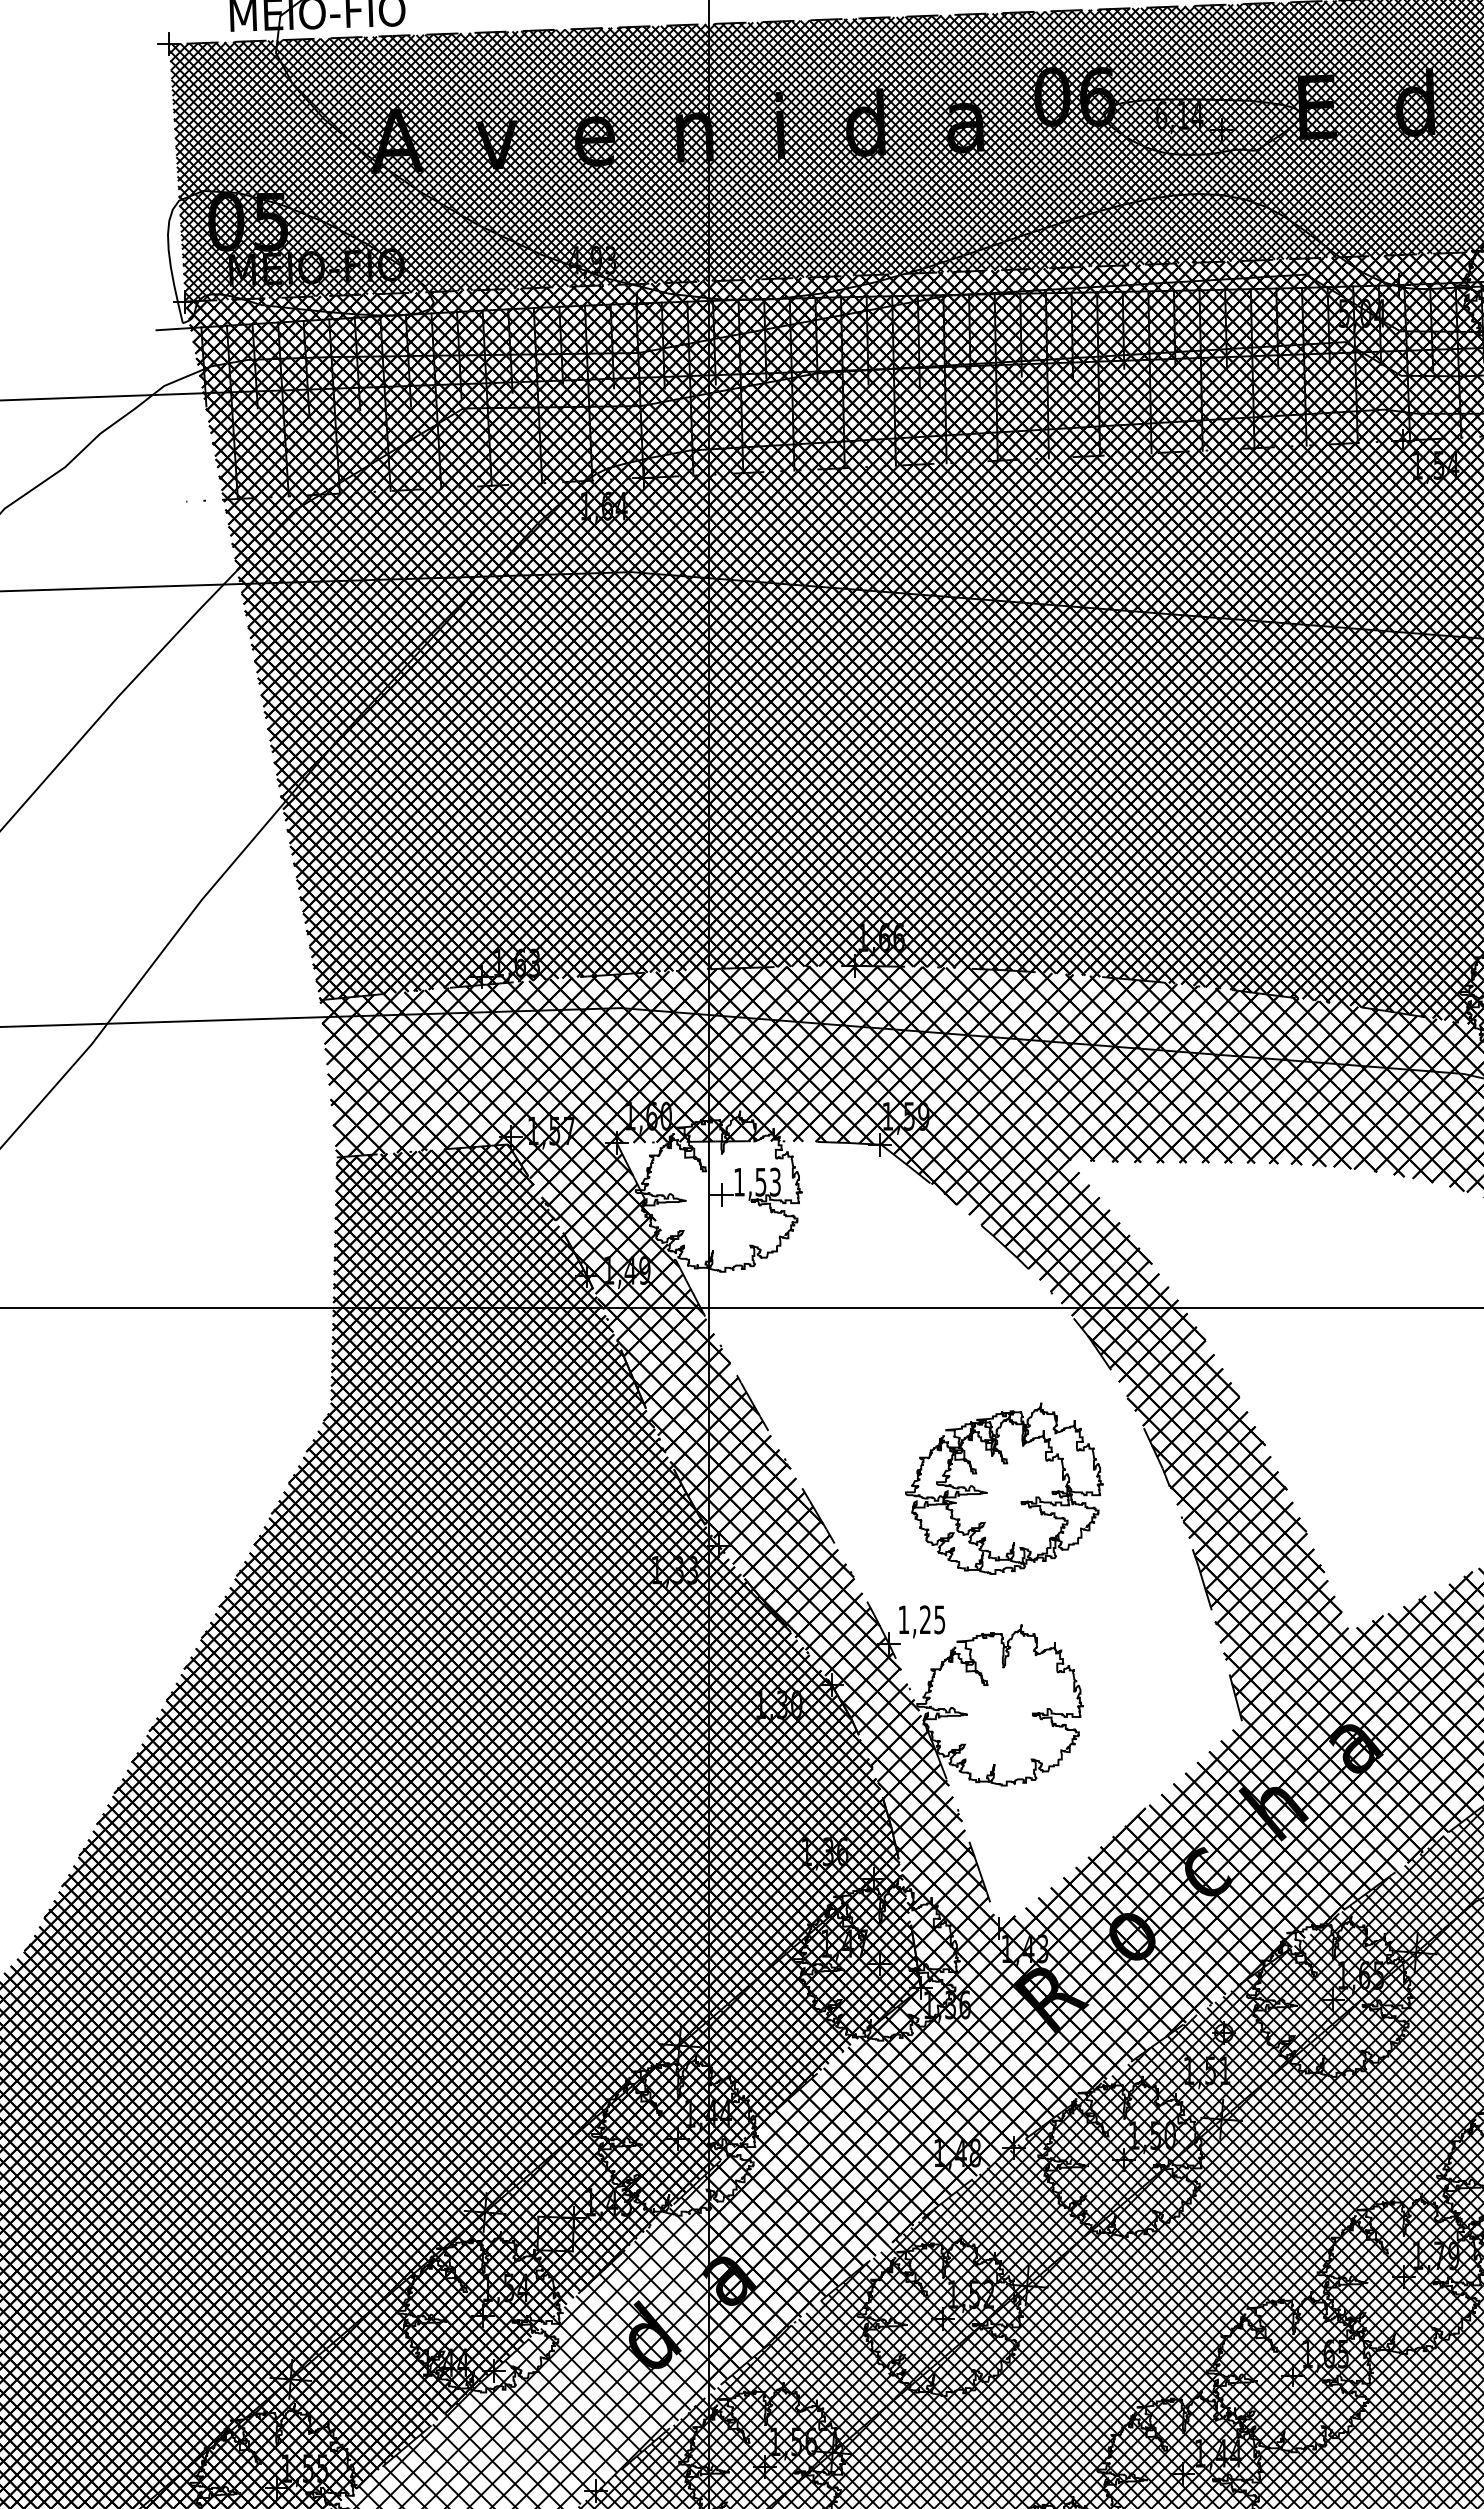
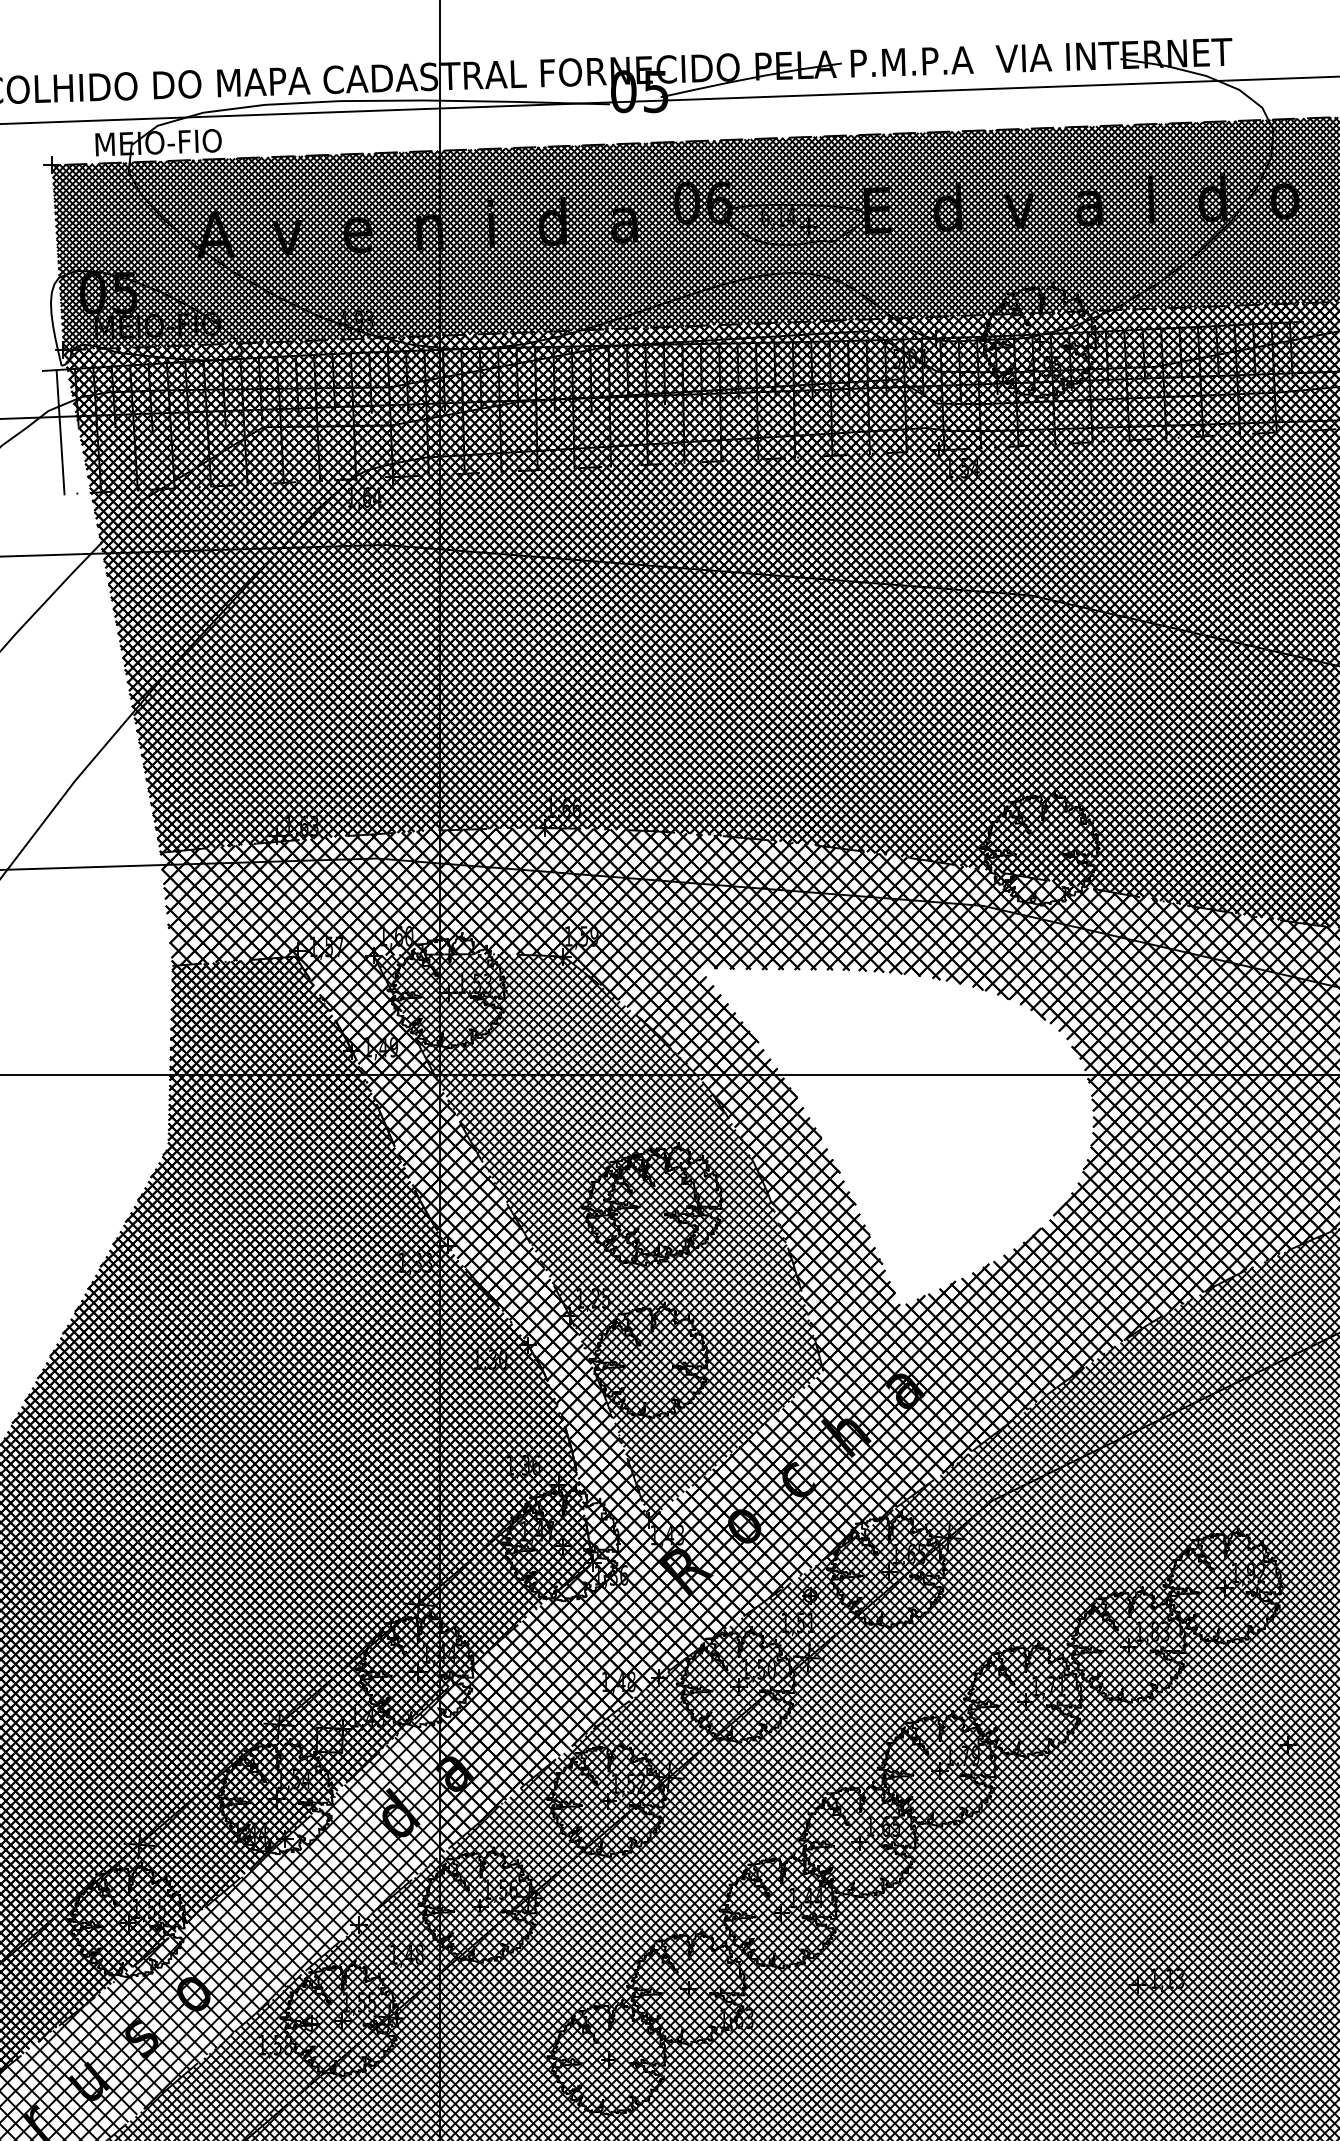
line: (181, 415) -> (60, 432), added
hatch: (929, 1533) -> (598, 1236), added

